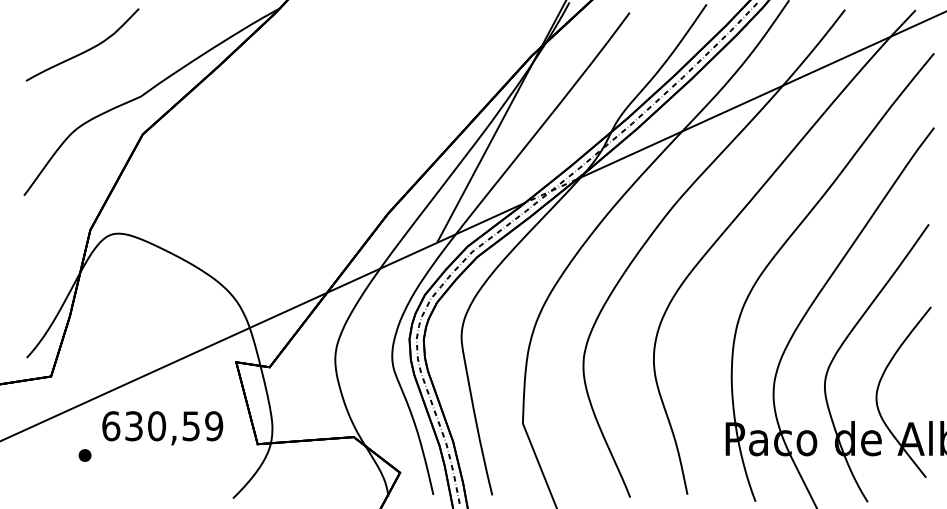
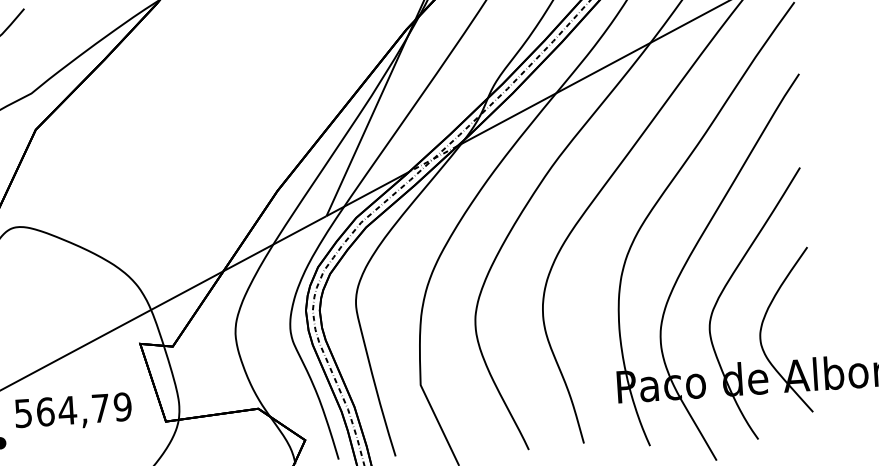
text: (150, 426) -> (61, 411), 630,59 -> 564,79

